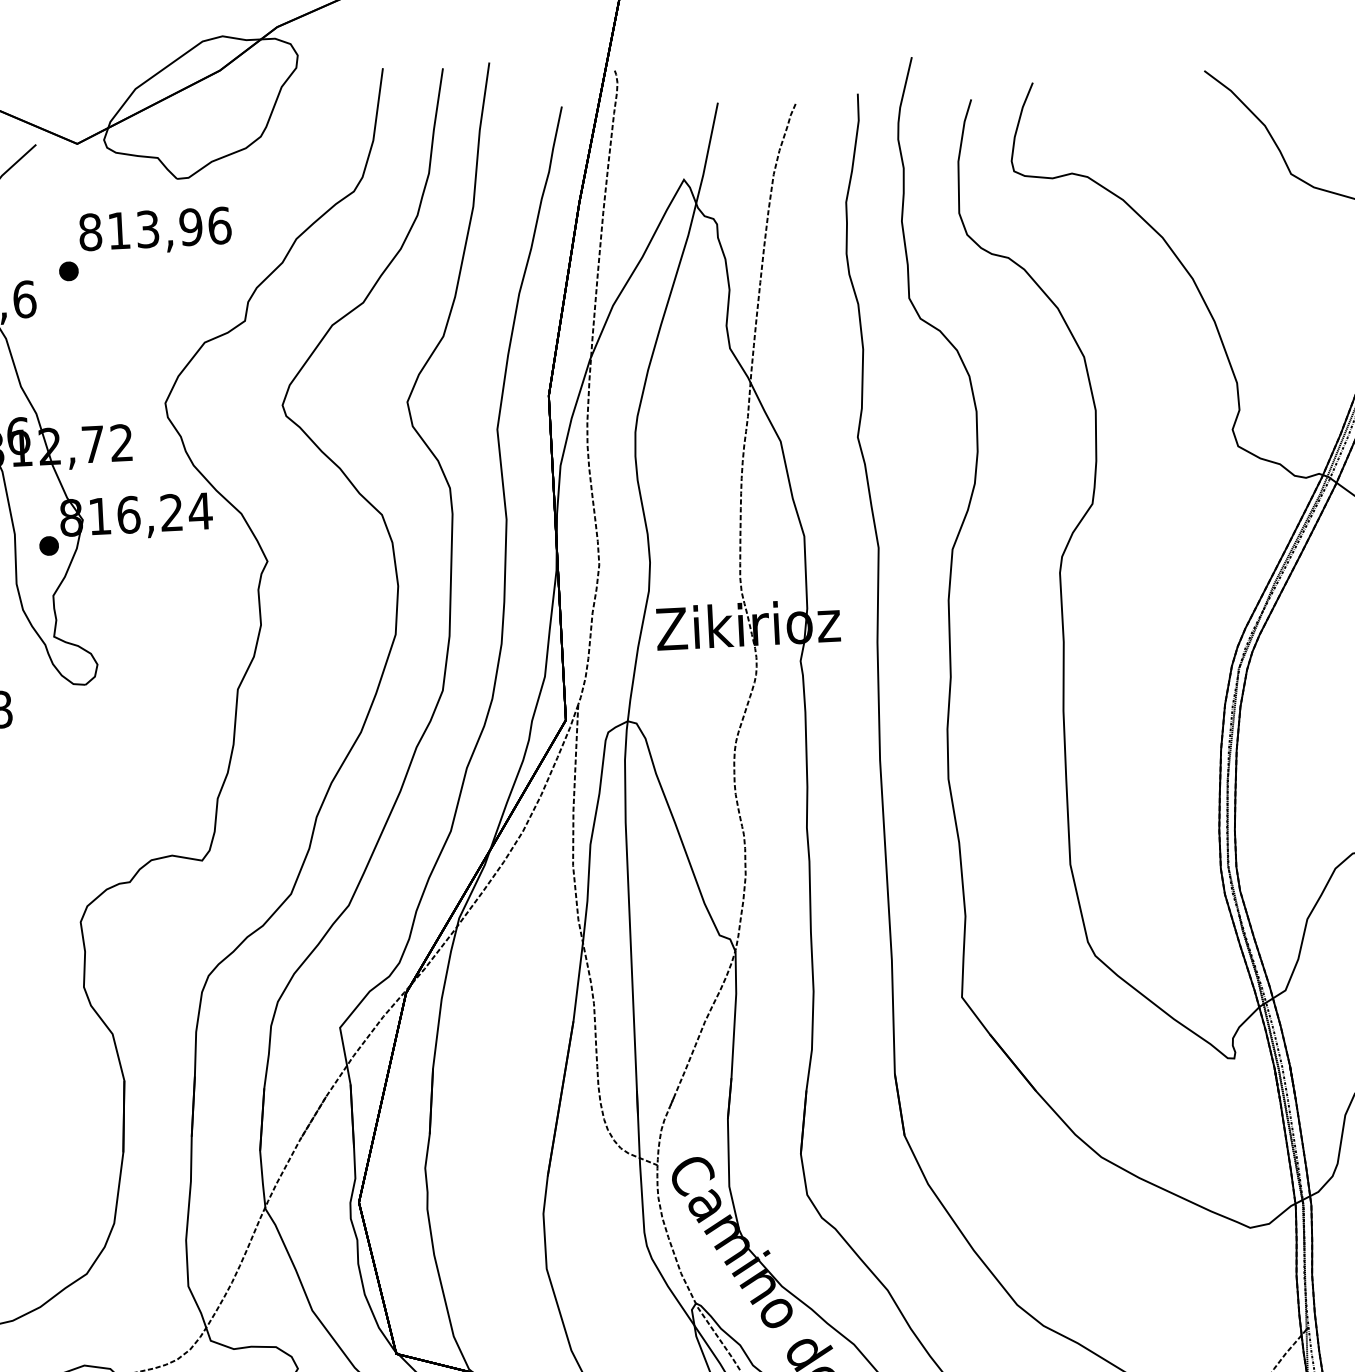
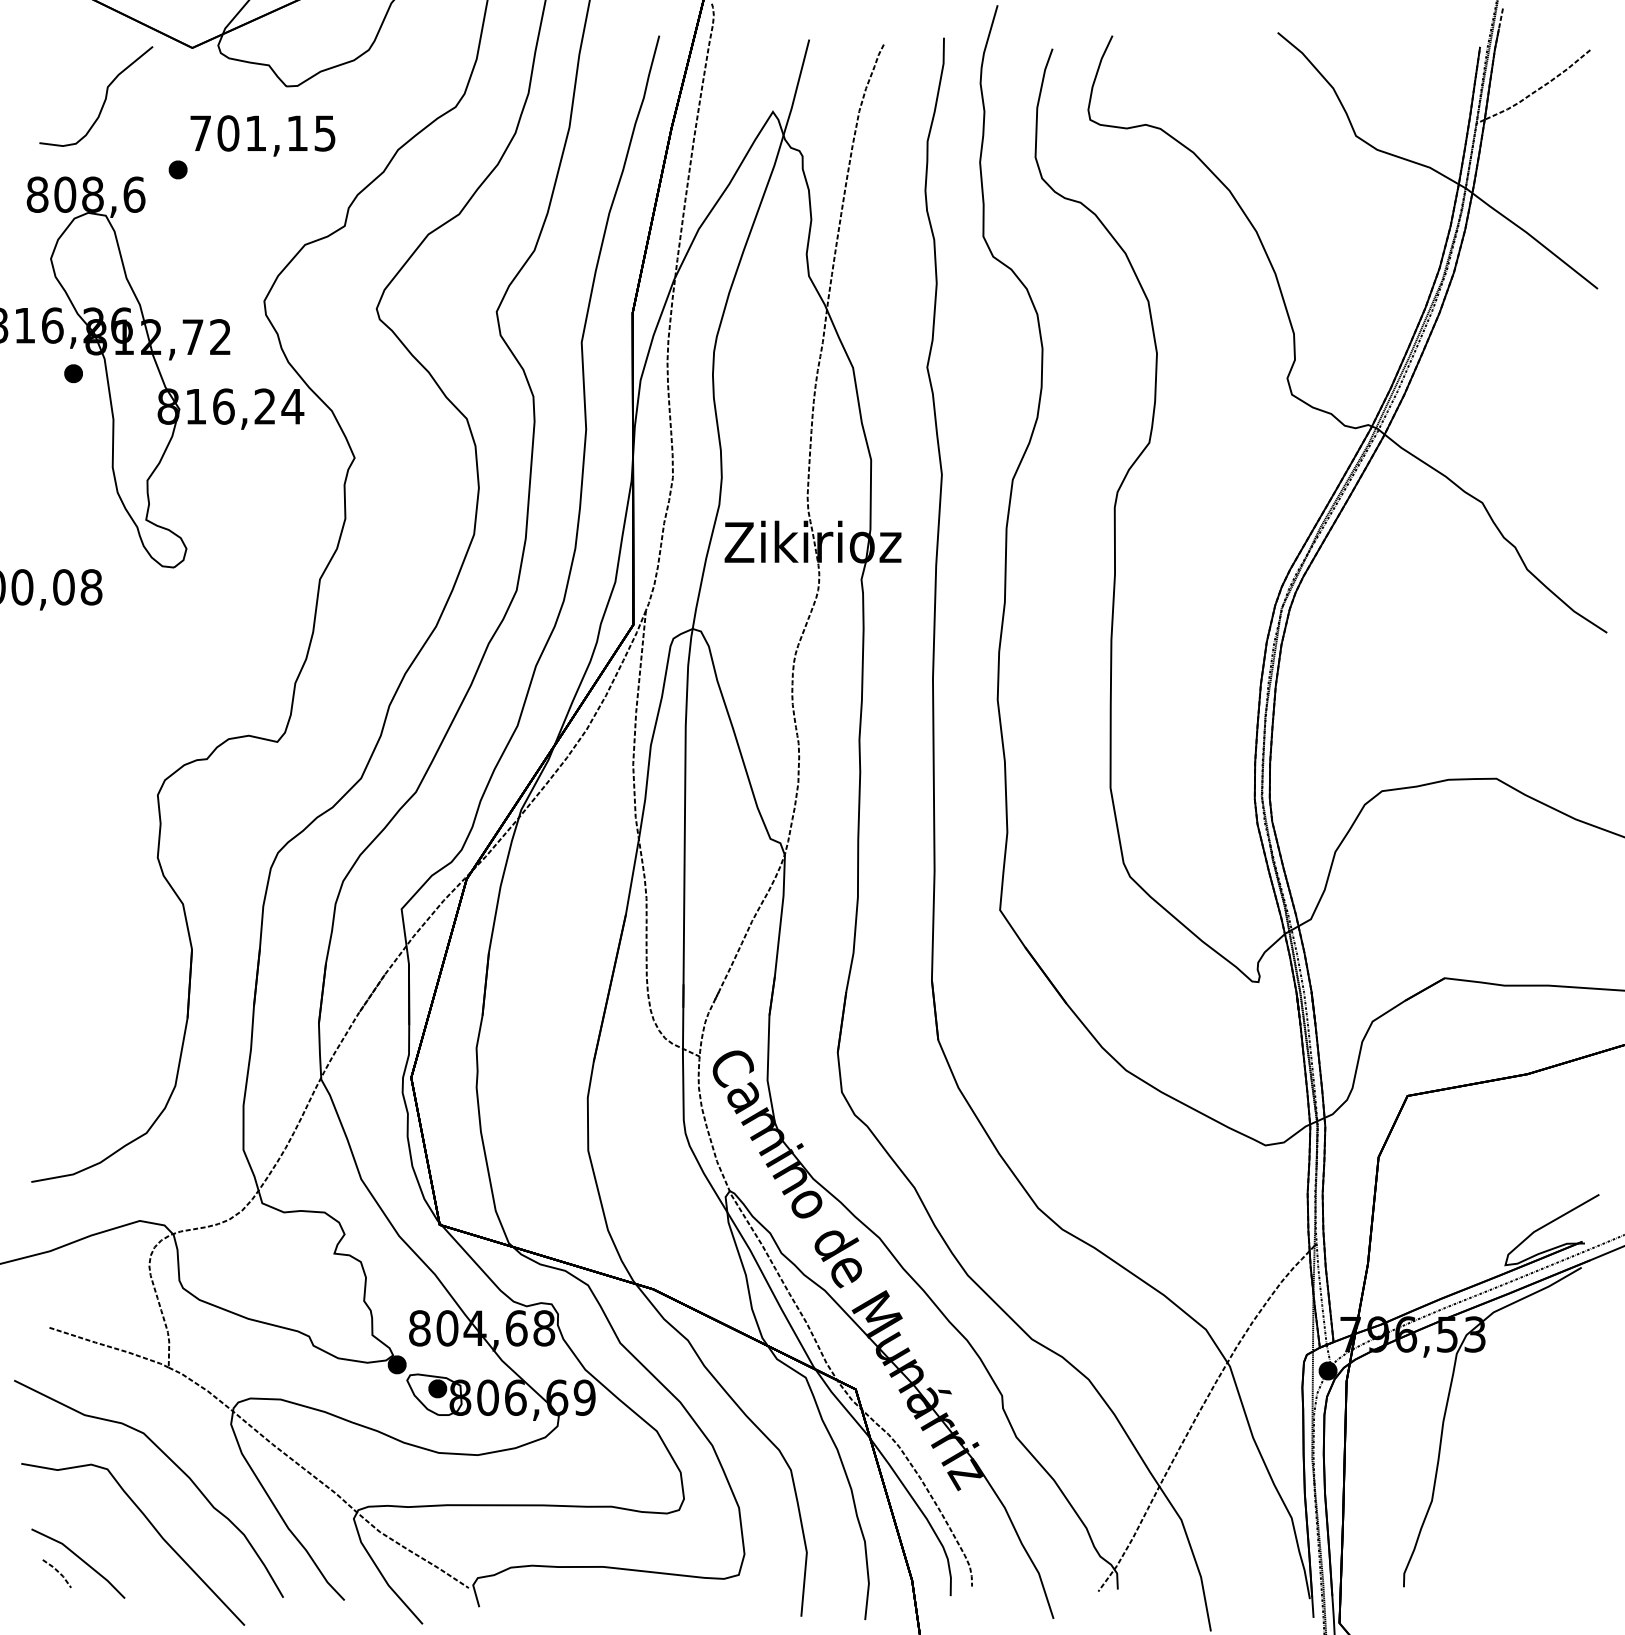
text: (155, 229) -> (263, 133), 813,96 -> 701,15
part: (48, 545) -> (145, 432), removed

